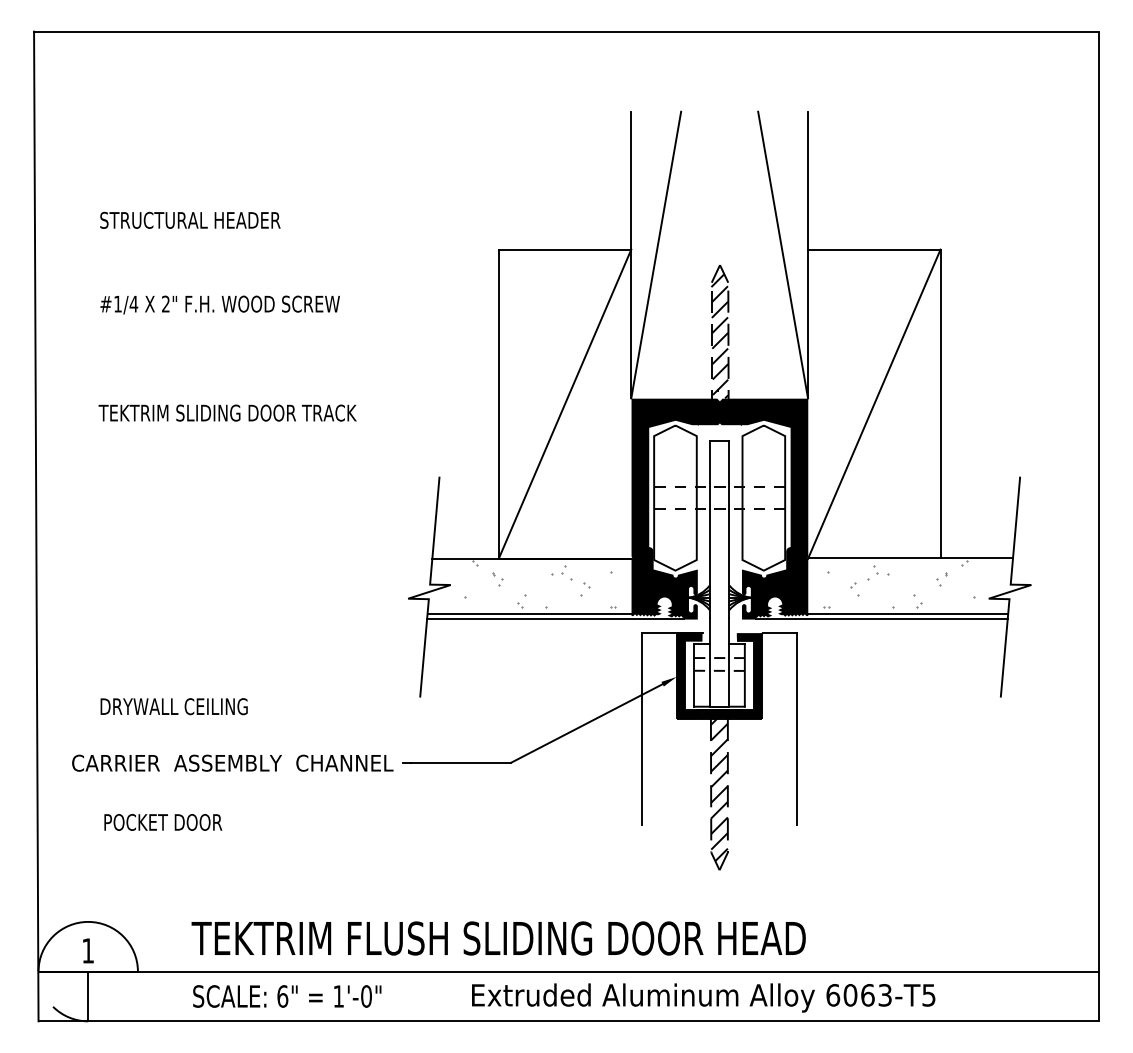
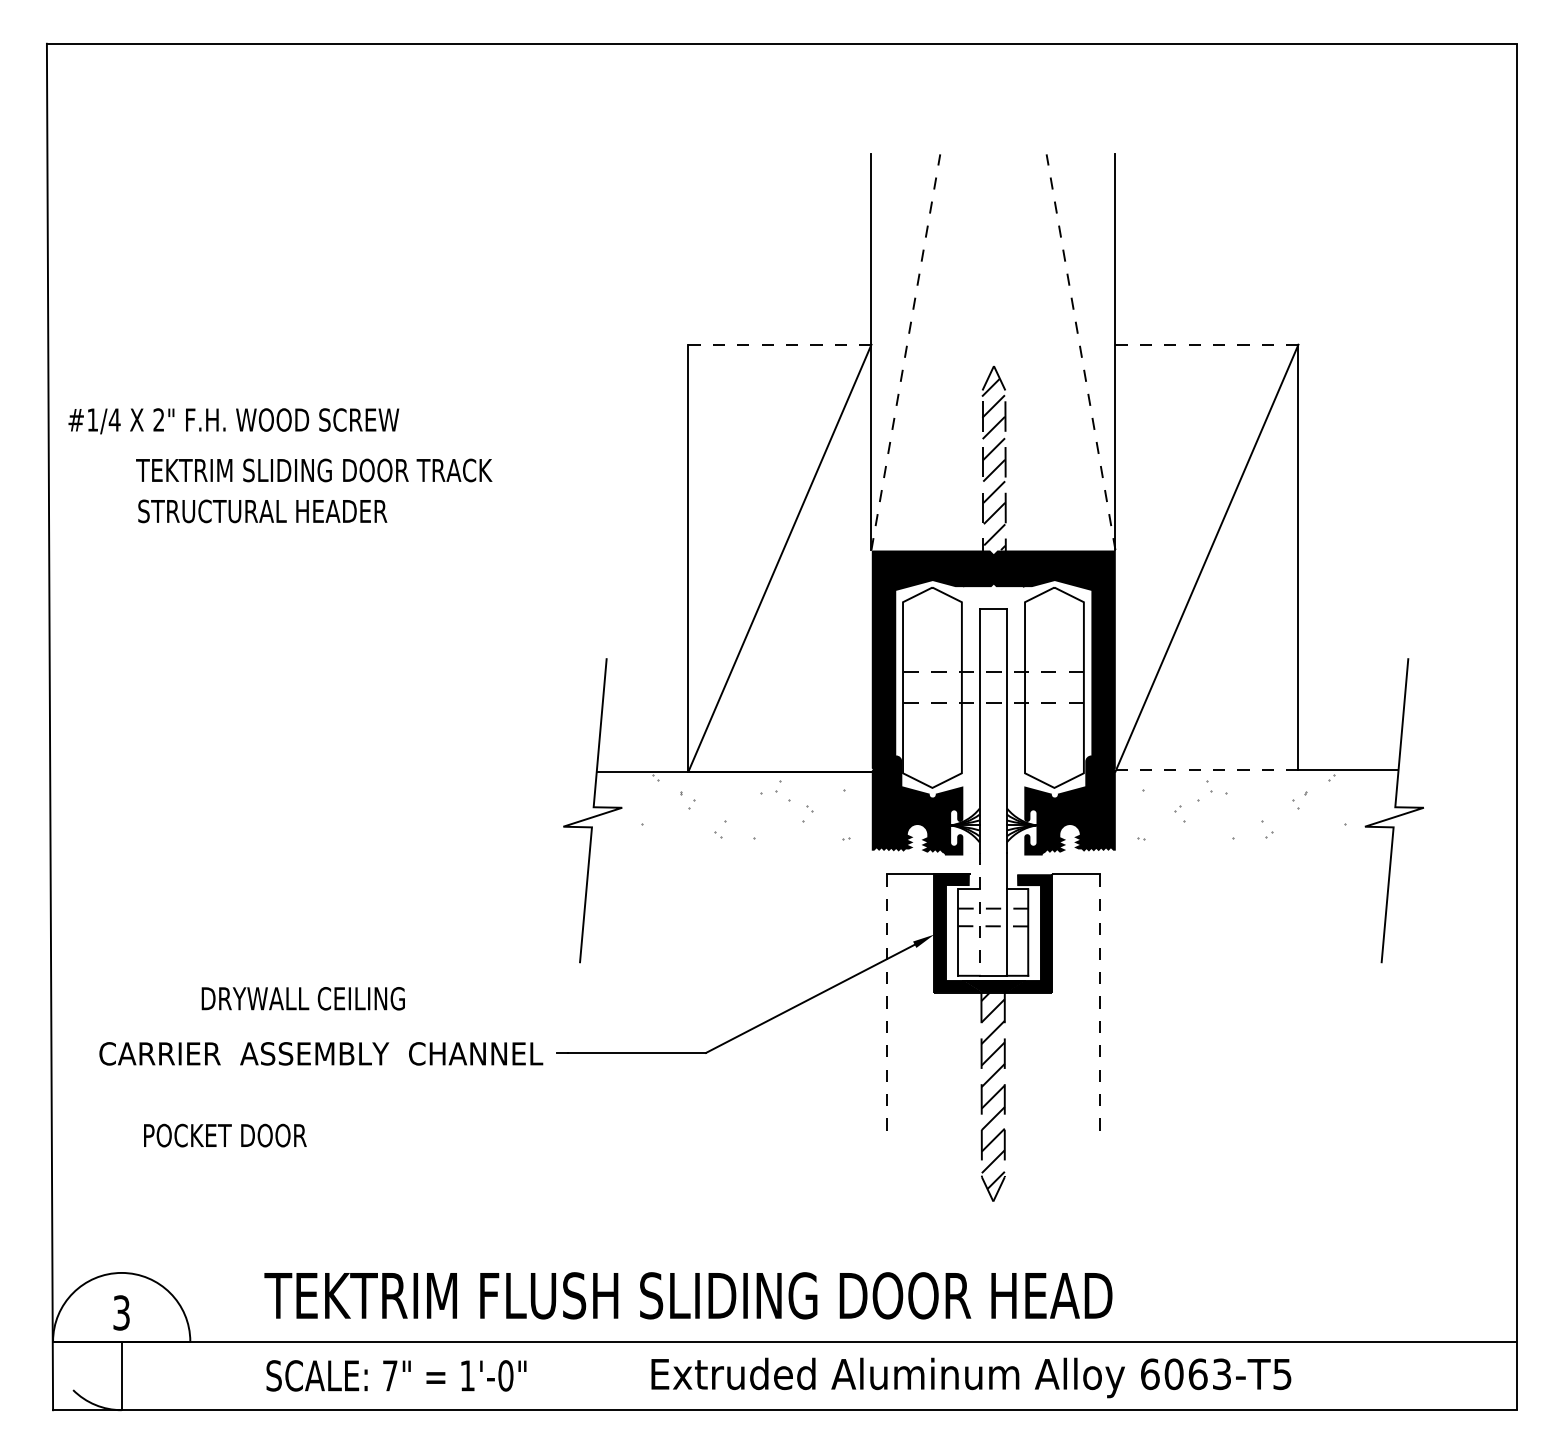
text: (190, 220) -> (262, 511), moved
line: (564, 249) -> (779, 344), solid -> dashed
line: (874, 249) -> (1207, 344), solid -> dashed
line: (655, 255) -> (905, 352), solid -> dashed
line: (783, 255) -> (1081, 352), solid -> dashed
text: (219, 305) -> (233, 421), moved
text: (227, 413) -> (314, 470), moved
line: (873, 558) -> (1206, 770), solid -> dashed
line: (529, 613) -> (730, 847), removed
line: (908, 613) -> (1253, 847), removed
line: (555, 619) -> (766, 855), removed
line: (881, 619) -> (1217, 855), removed
line: (709, 662) -> (979, 914), solid -> dashed
text: (173, 706) -> (302, 998), moved
line: (642, 729) -> (886, 1007), solid -> dashed
line: (797, 729) -> (1100, 1007), solid -> dashed
text: (88, 950) -> (121, 1312), 1 -> 3
text: (282, 996) -> (389, 1375), 6" -> 7"

